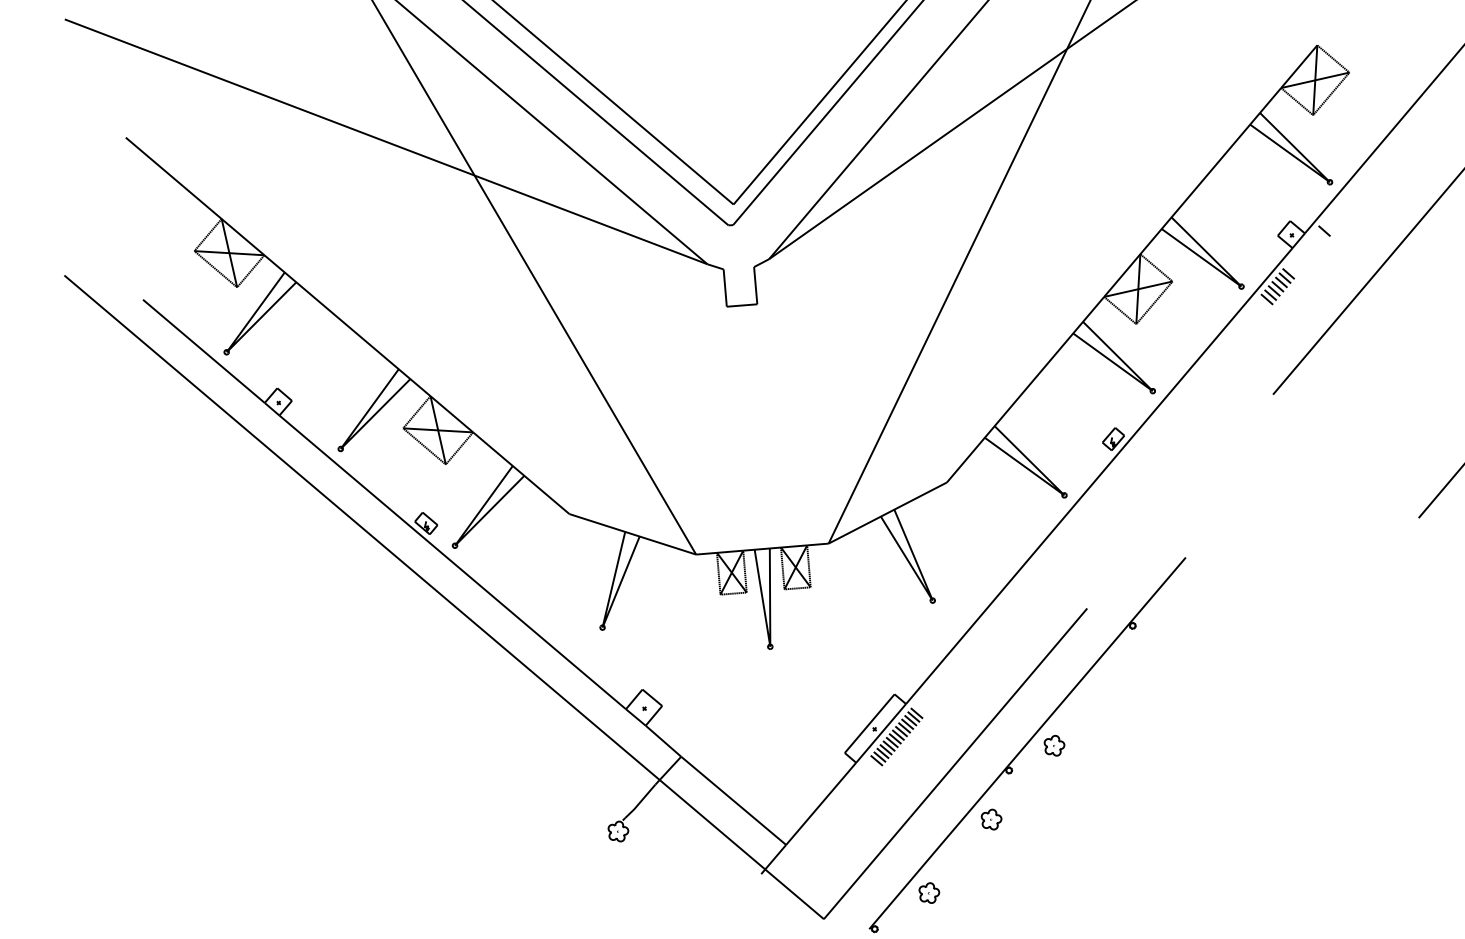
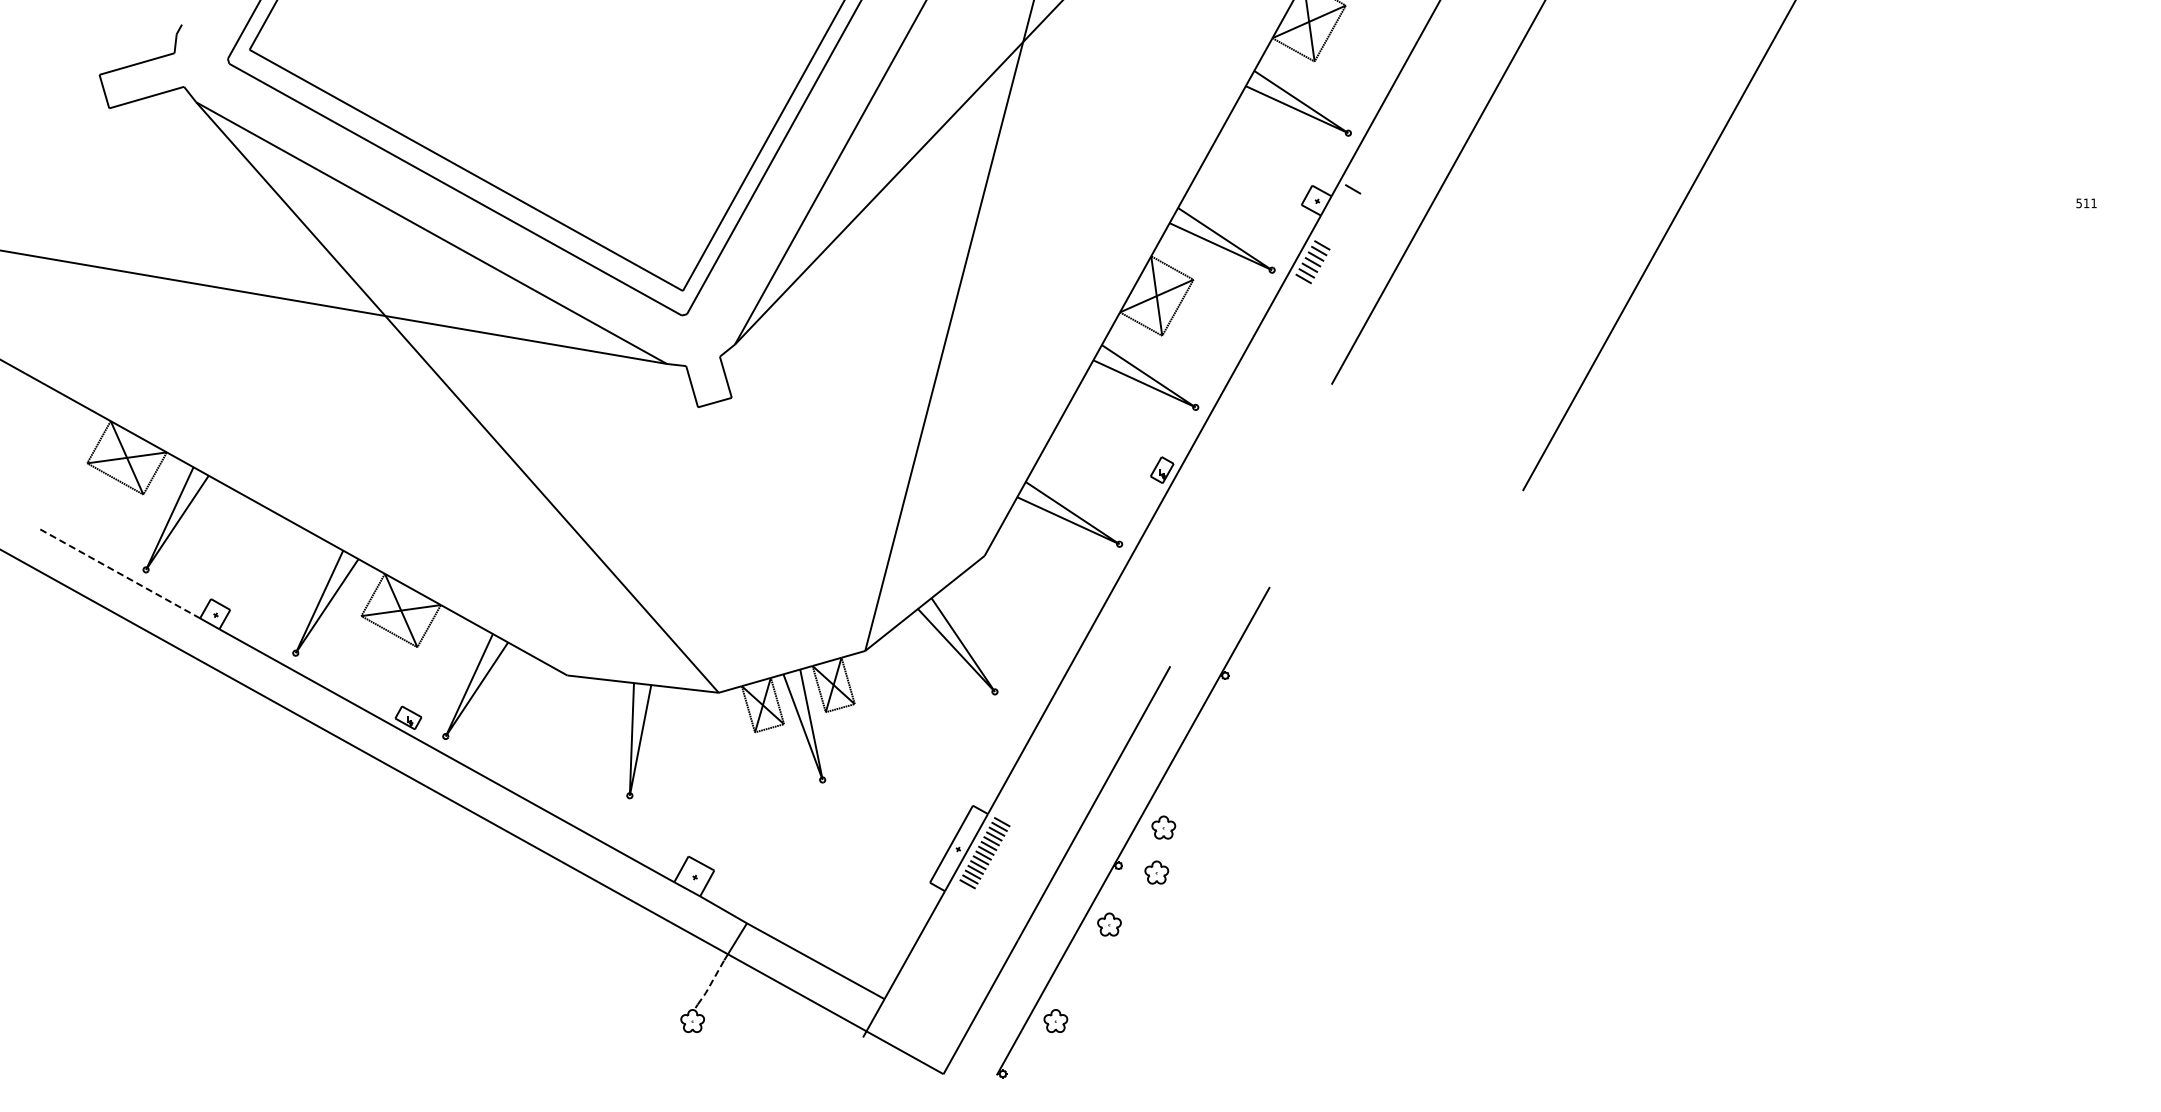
line: (204, 351) -> (120, 574), solid -> dashed
part: (1040, 782) -> (1156, 872), added
line: (640, 801) -> (711, 982), solid -> dashed

